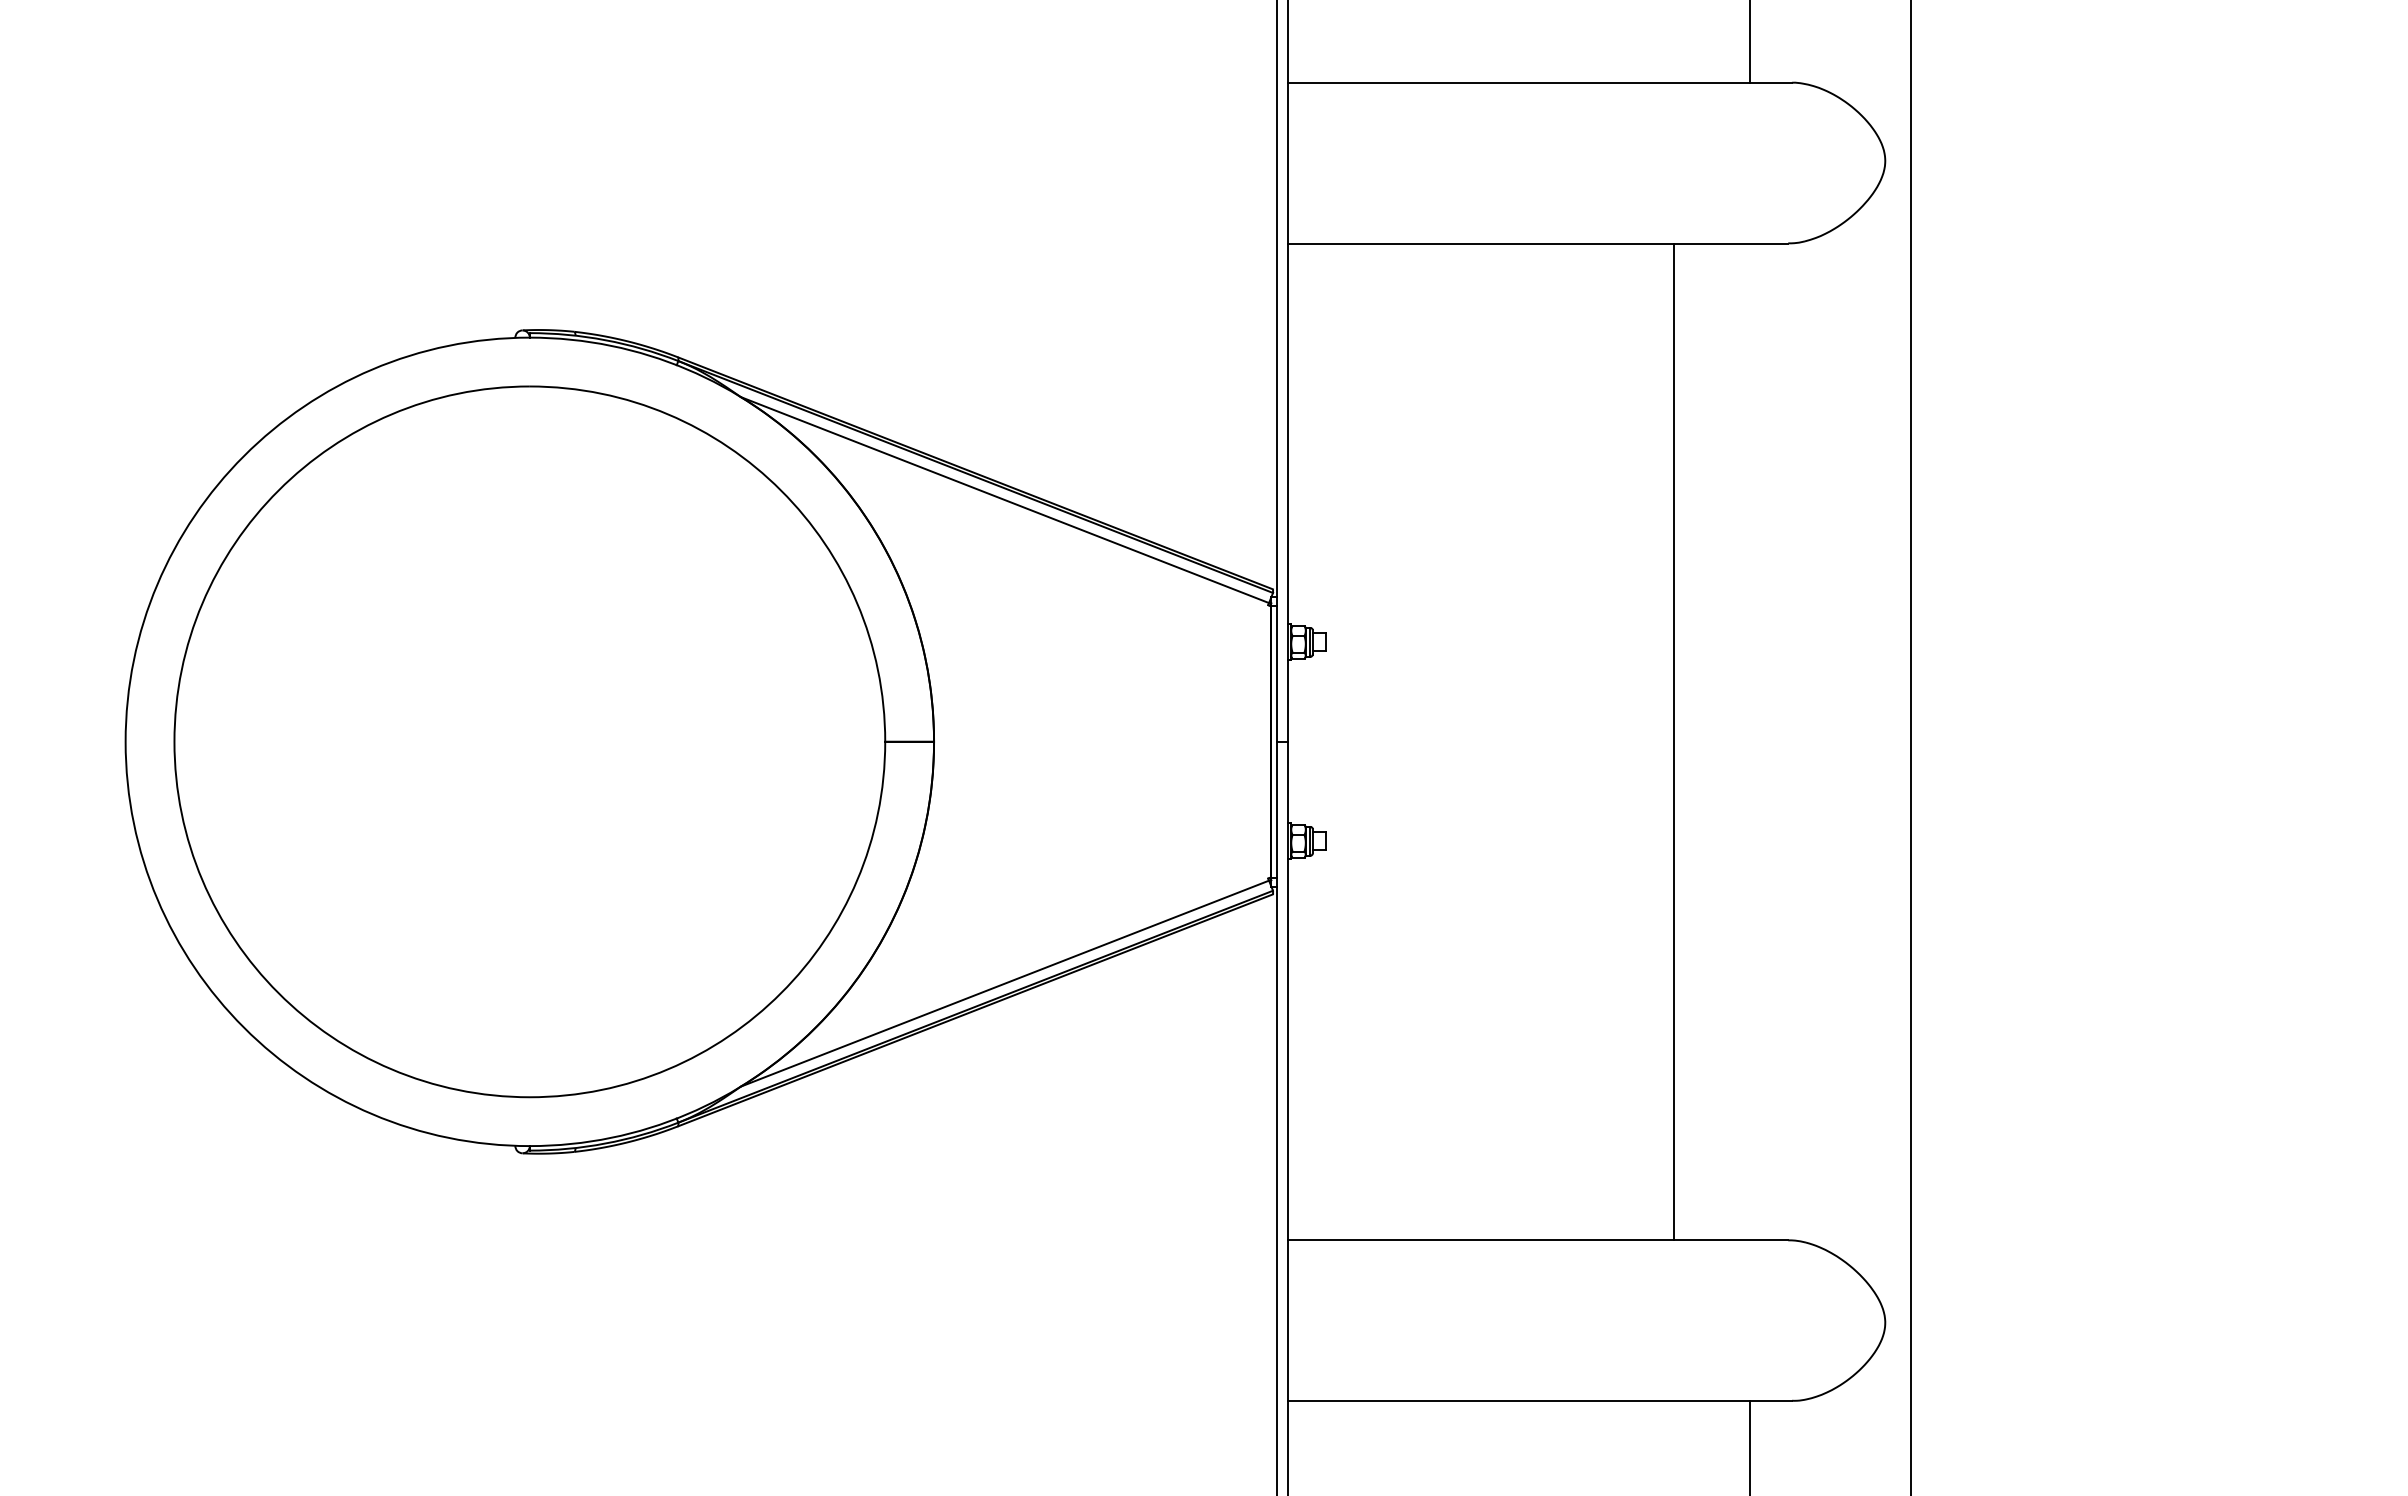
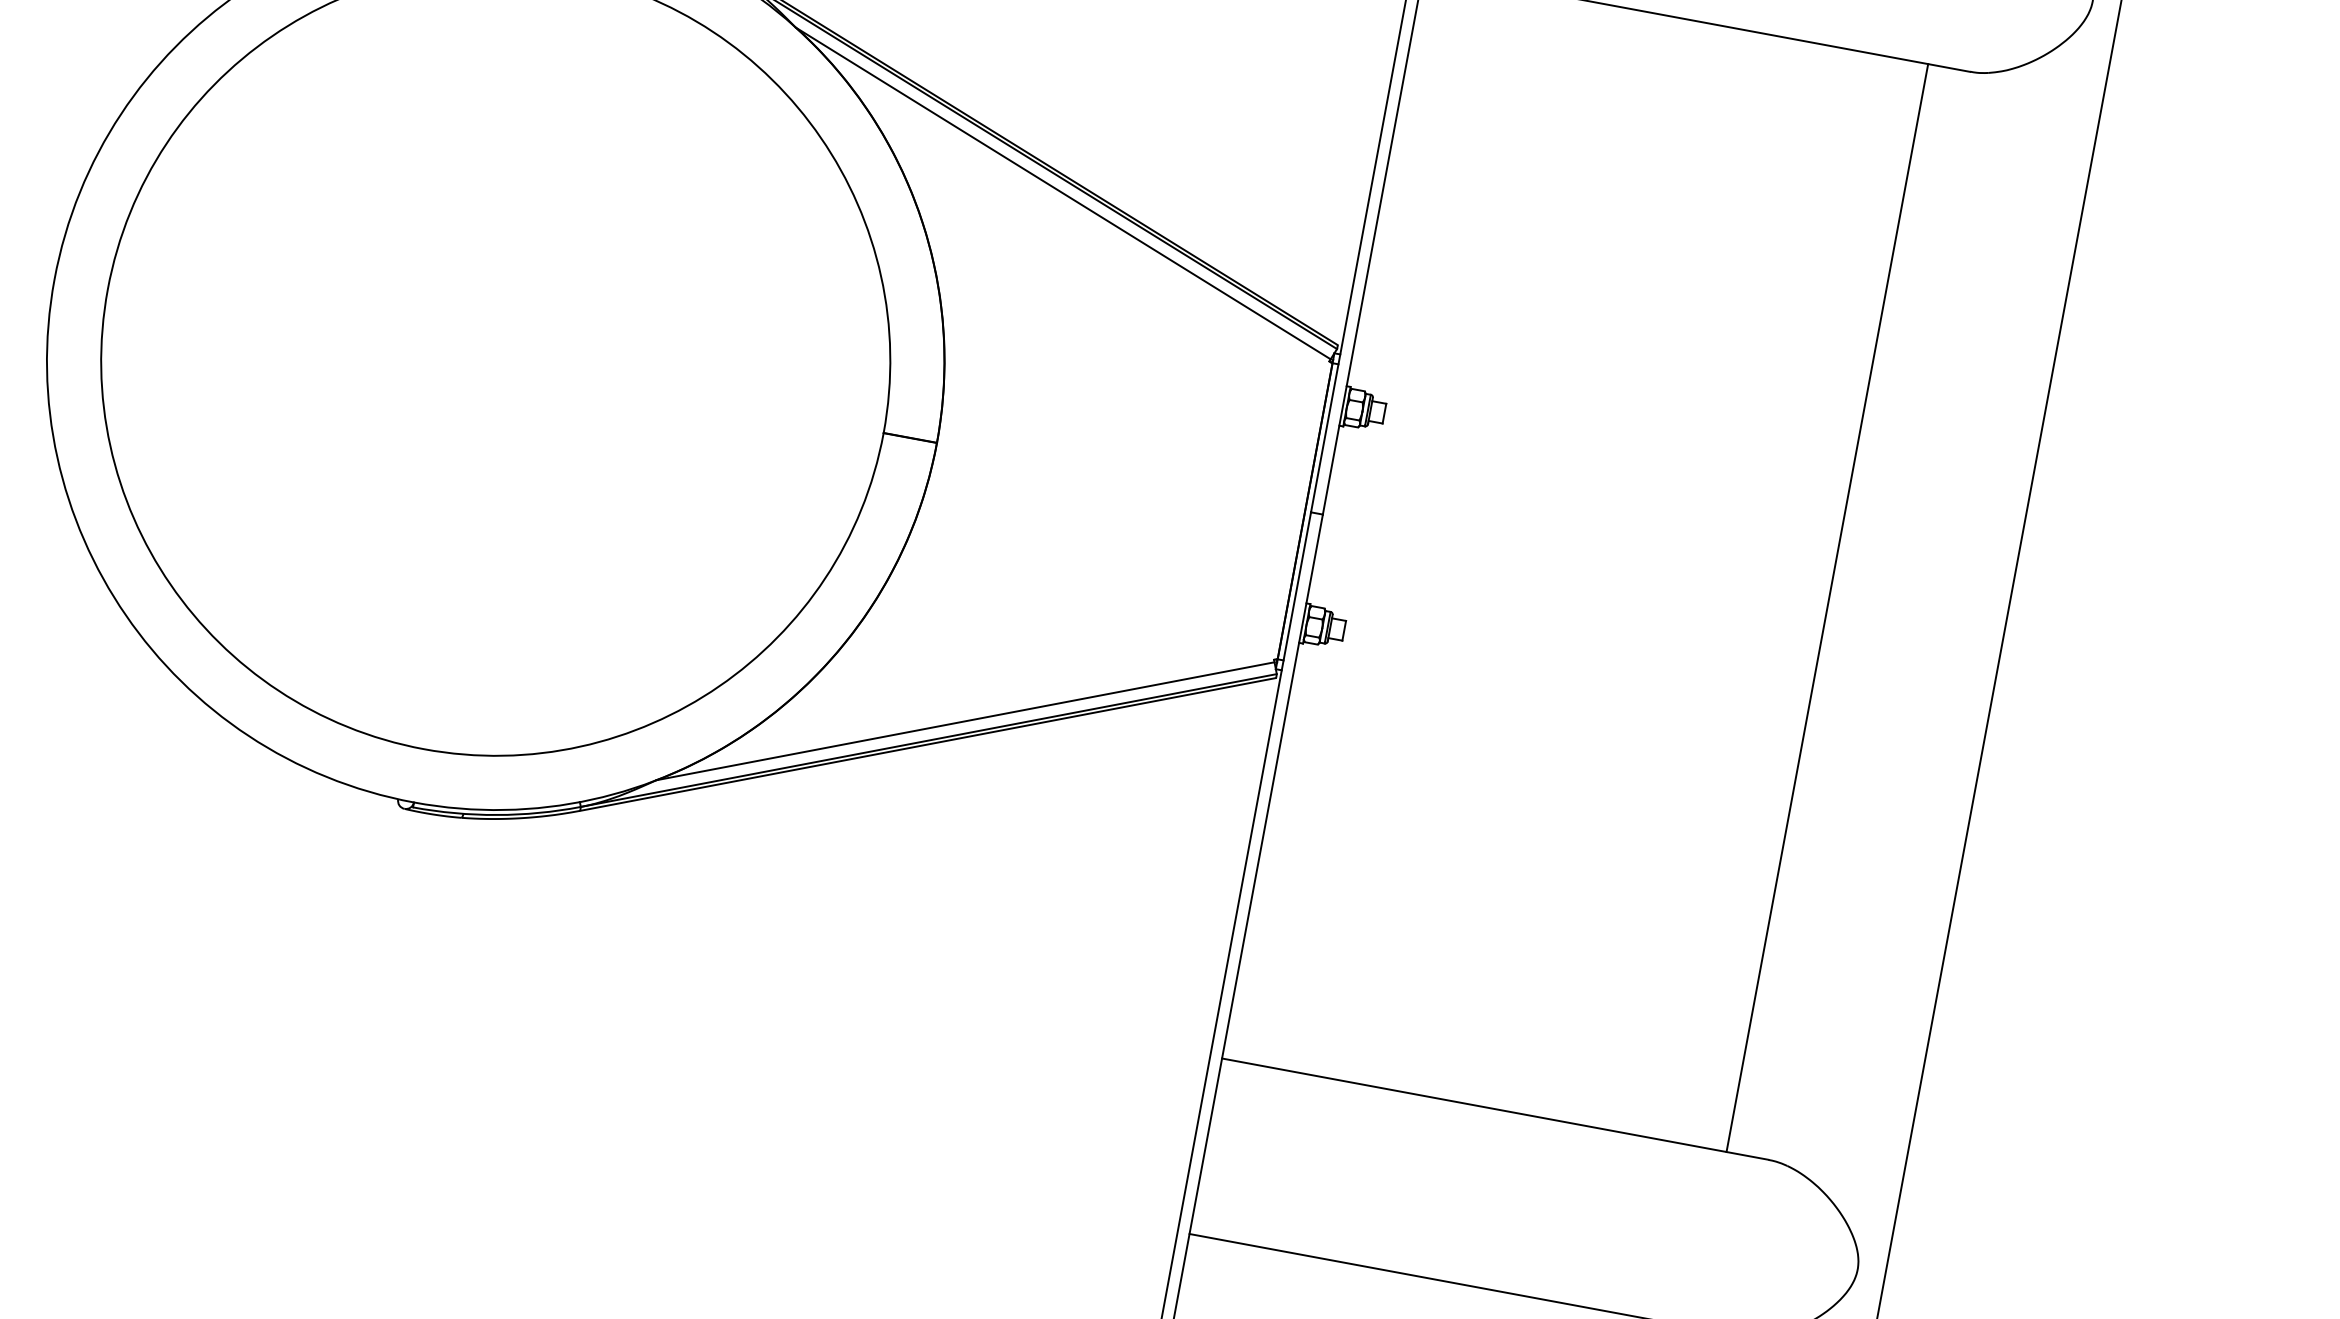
line: (1673, 741) -> (1827, 607), moved

